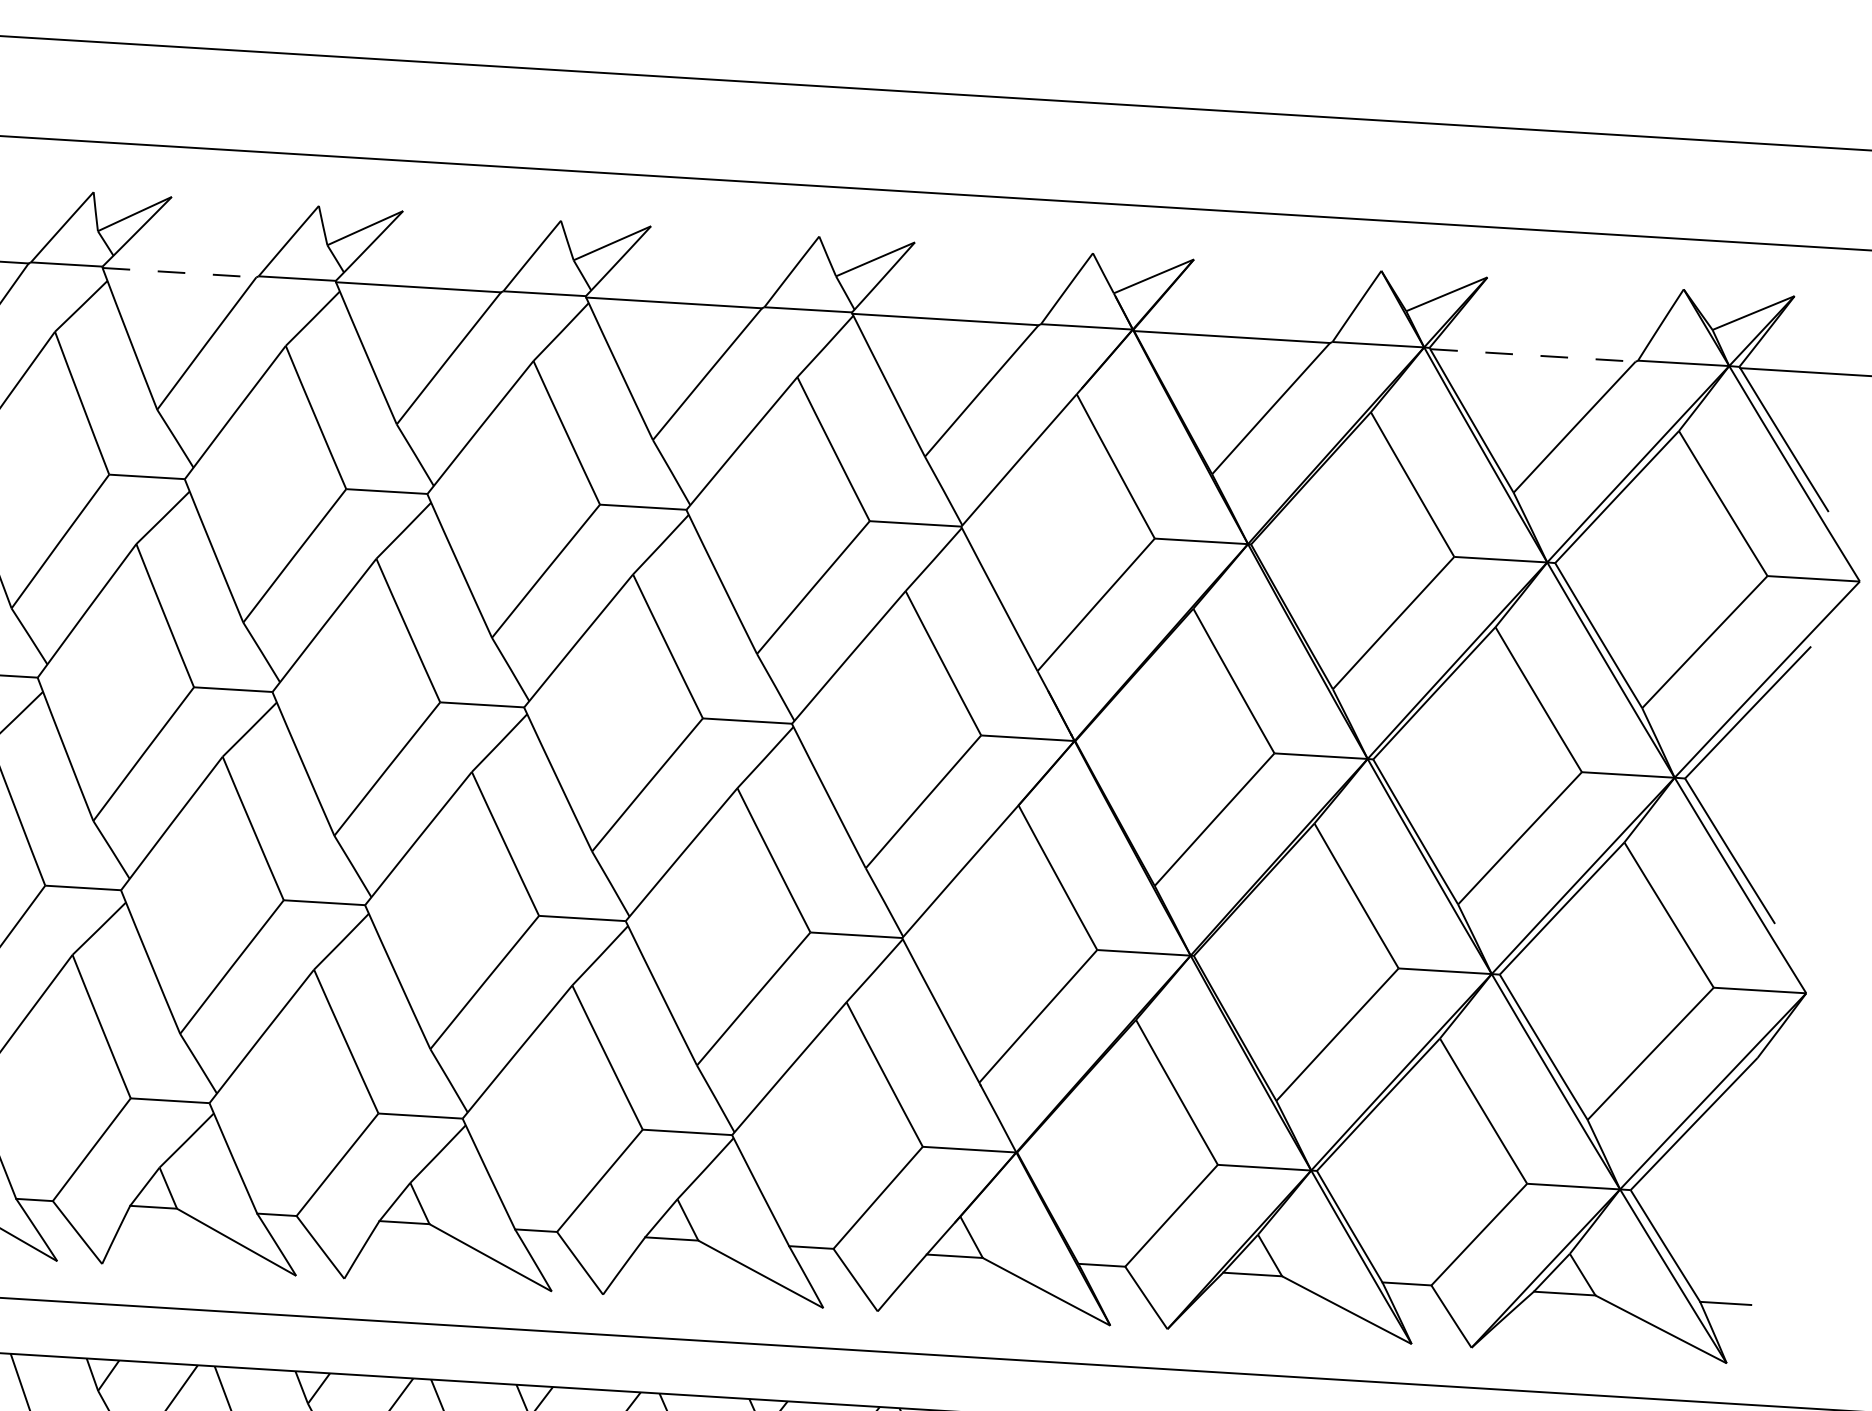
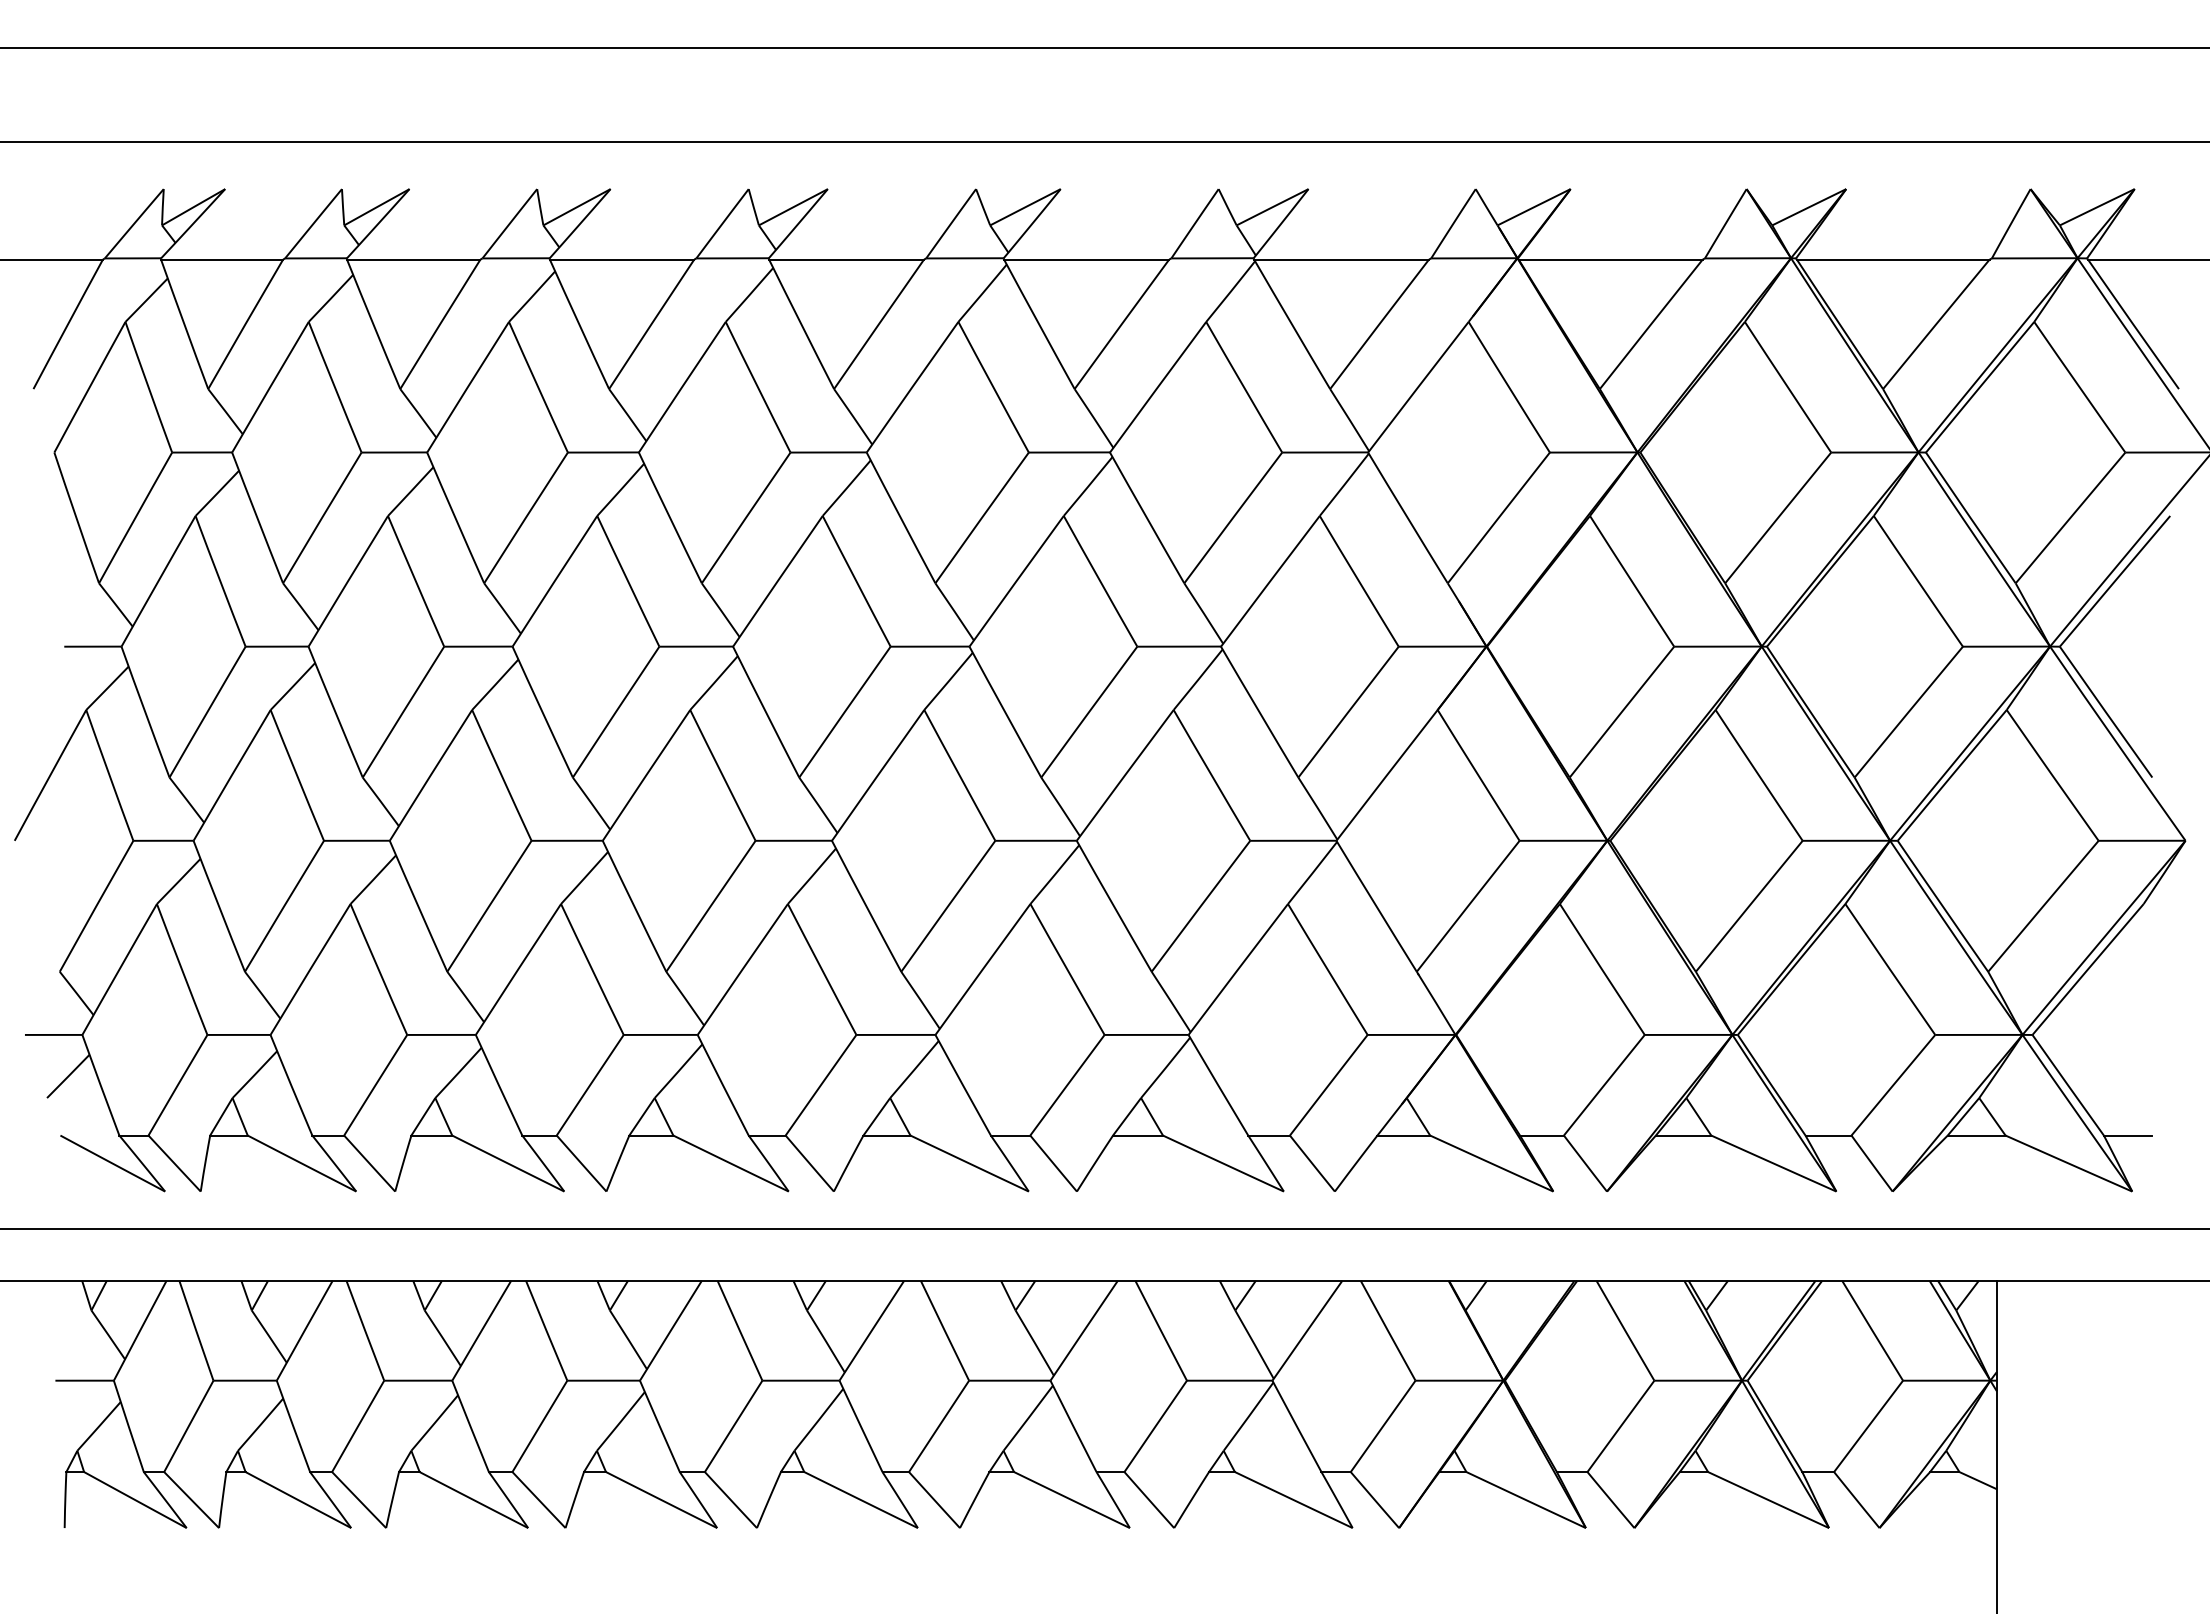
line: (179, 272) -> (622, 259), dashed -> solid
line: (1533, 355) -> (1893, 259), dashed -> solid

